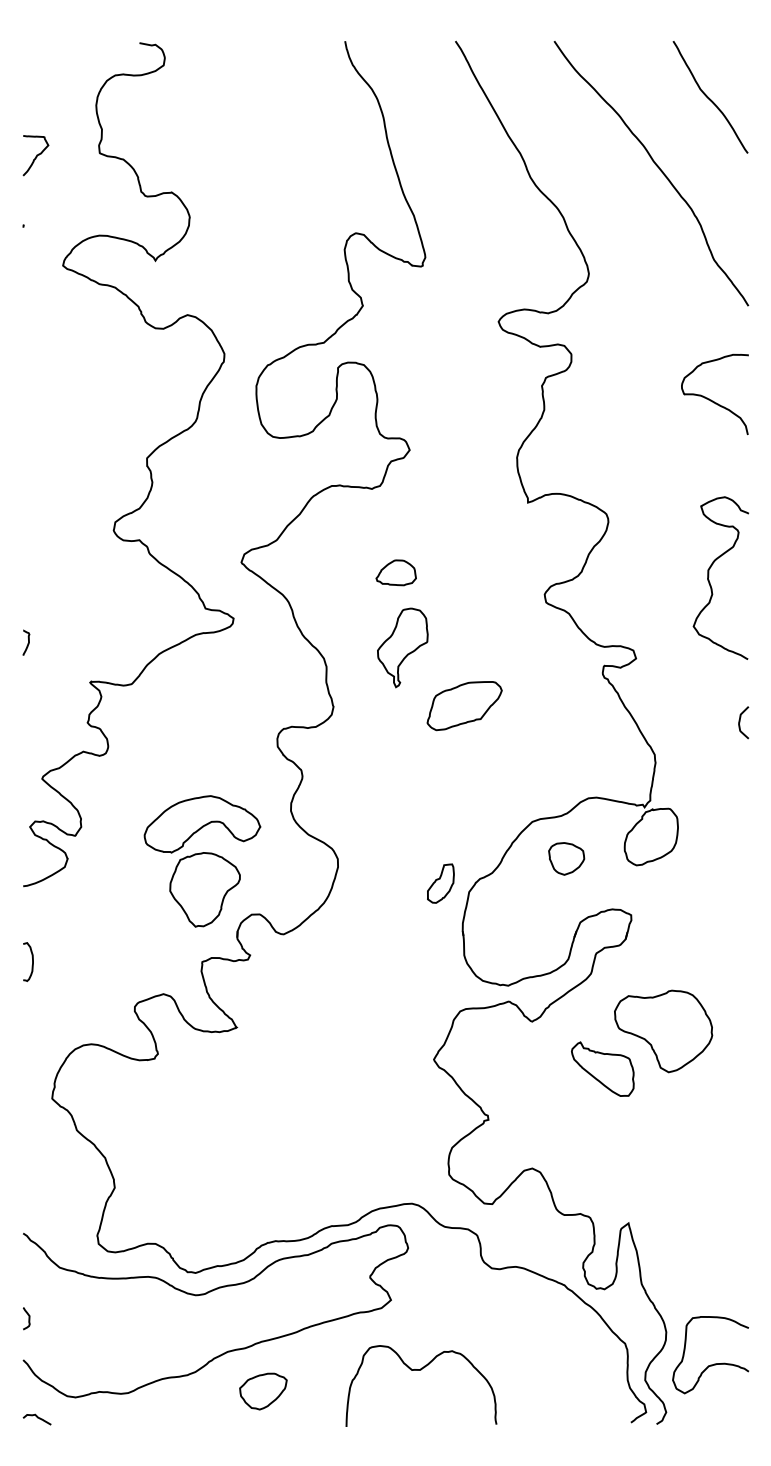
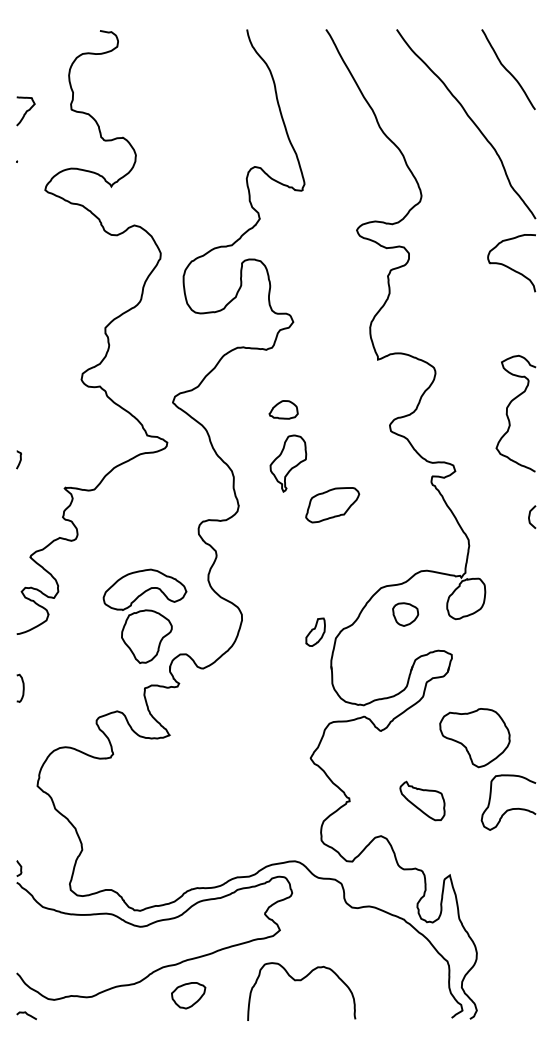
curve: (711, 398) -> (509, 266), moved
part: (602, 1068) -> (422, 800), moved
curve: (28, 1318) -> (20, 868), moved
curve: (713, 1363) -> (510, 808), moved

